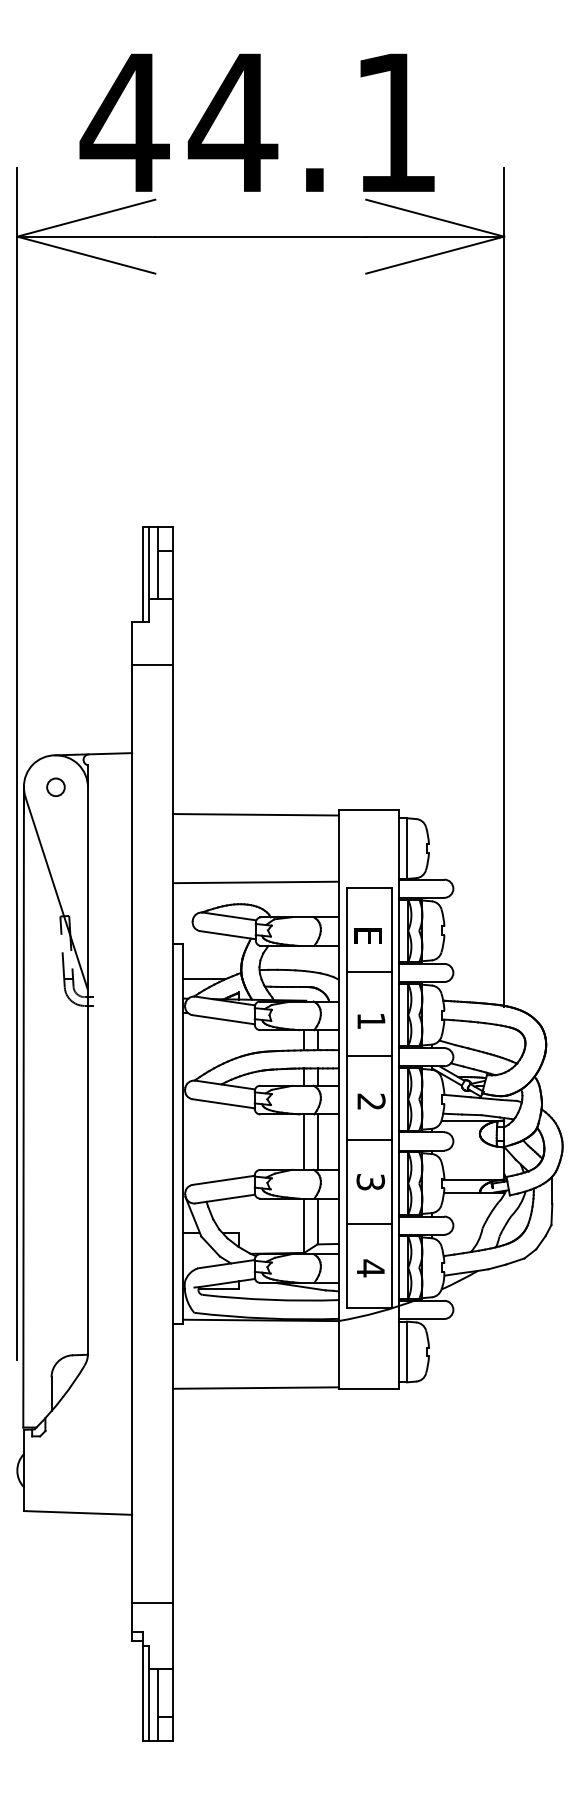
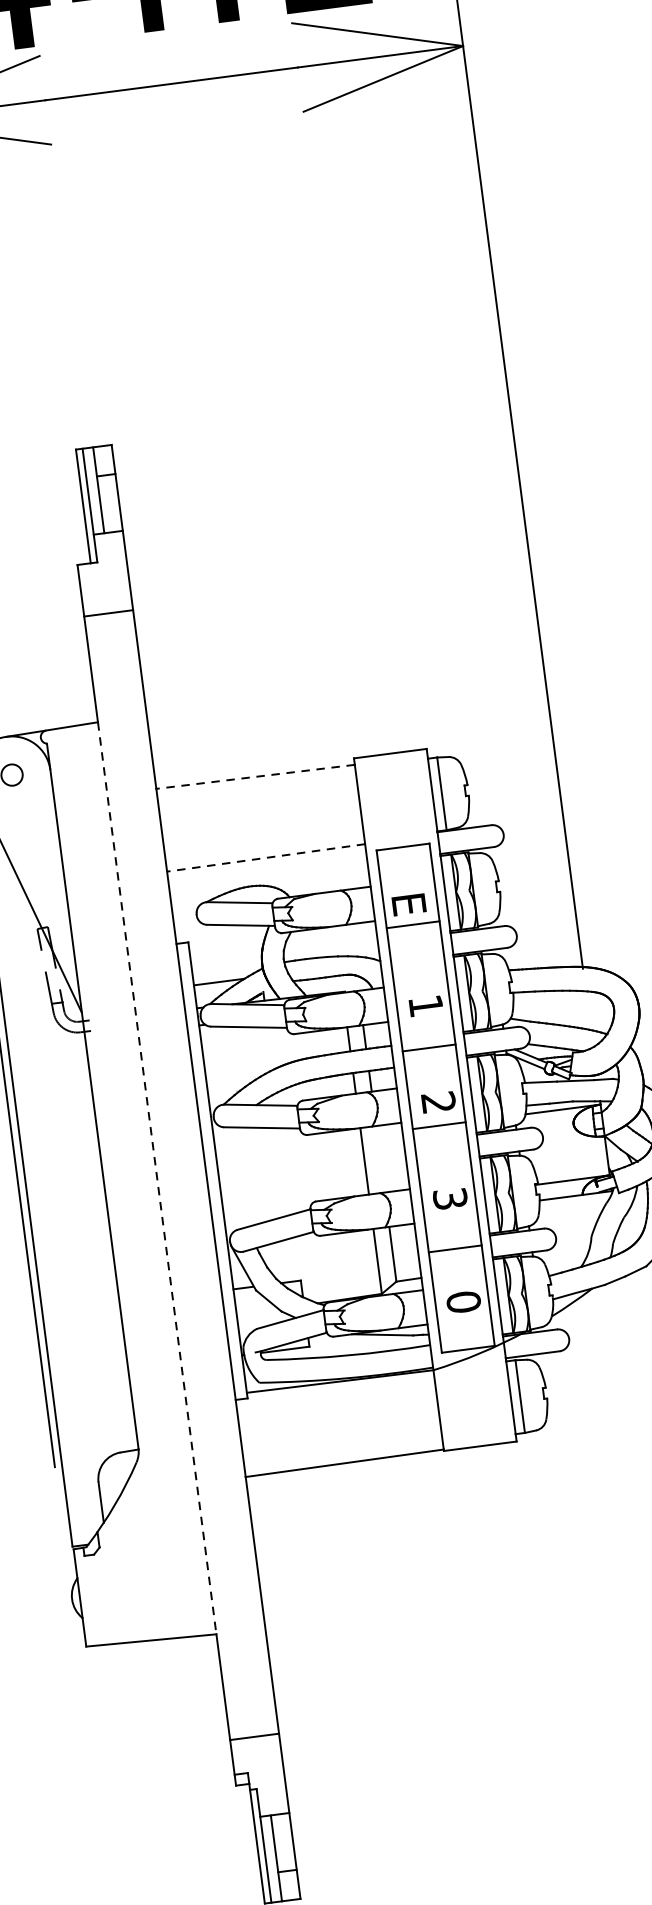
line: (255, 814) -> (255, 776), solid -> dashed
line: (255, 882) -> (265, 857), solid -> dashed
line: (369, 972) -> (413, 925), moved
line: (132, 1133) -> (157, 1177), solid -> dashed
line: (369, 1139) -> (439, 1125), moved
line: (317, 1141) -> (380, 1158), removed
text: (370, 1268) -> (463, 1302), 4 -> 0

